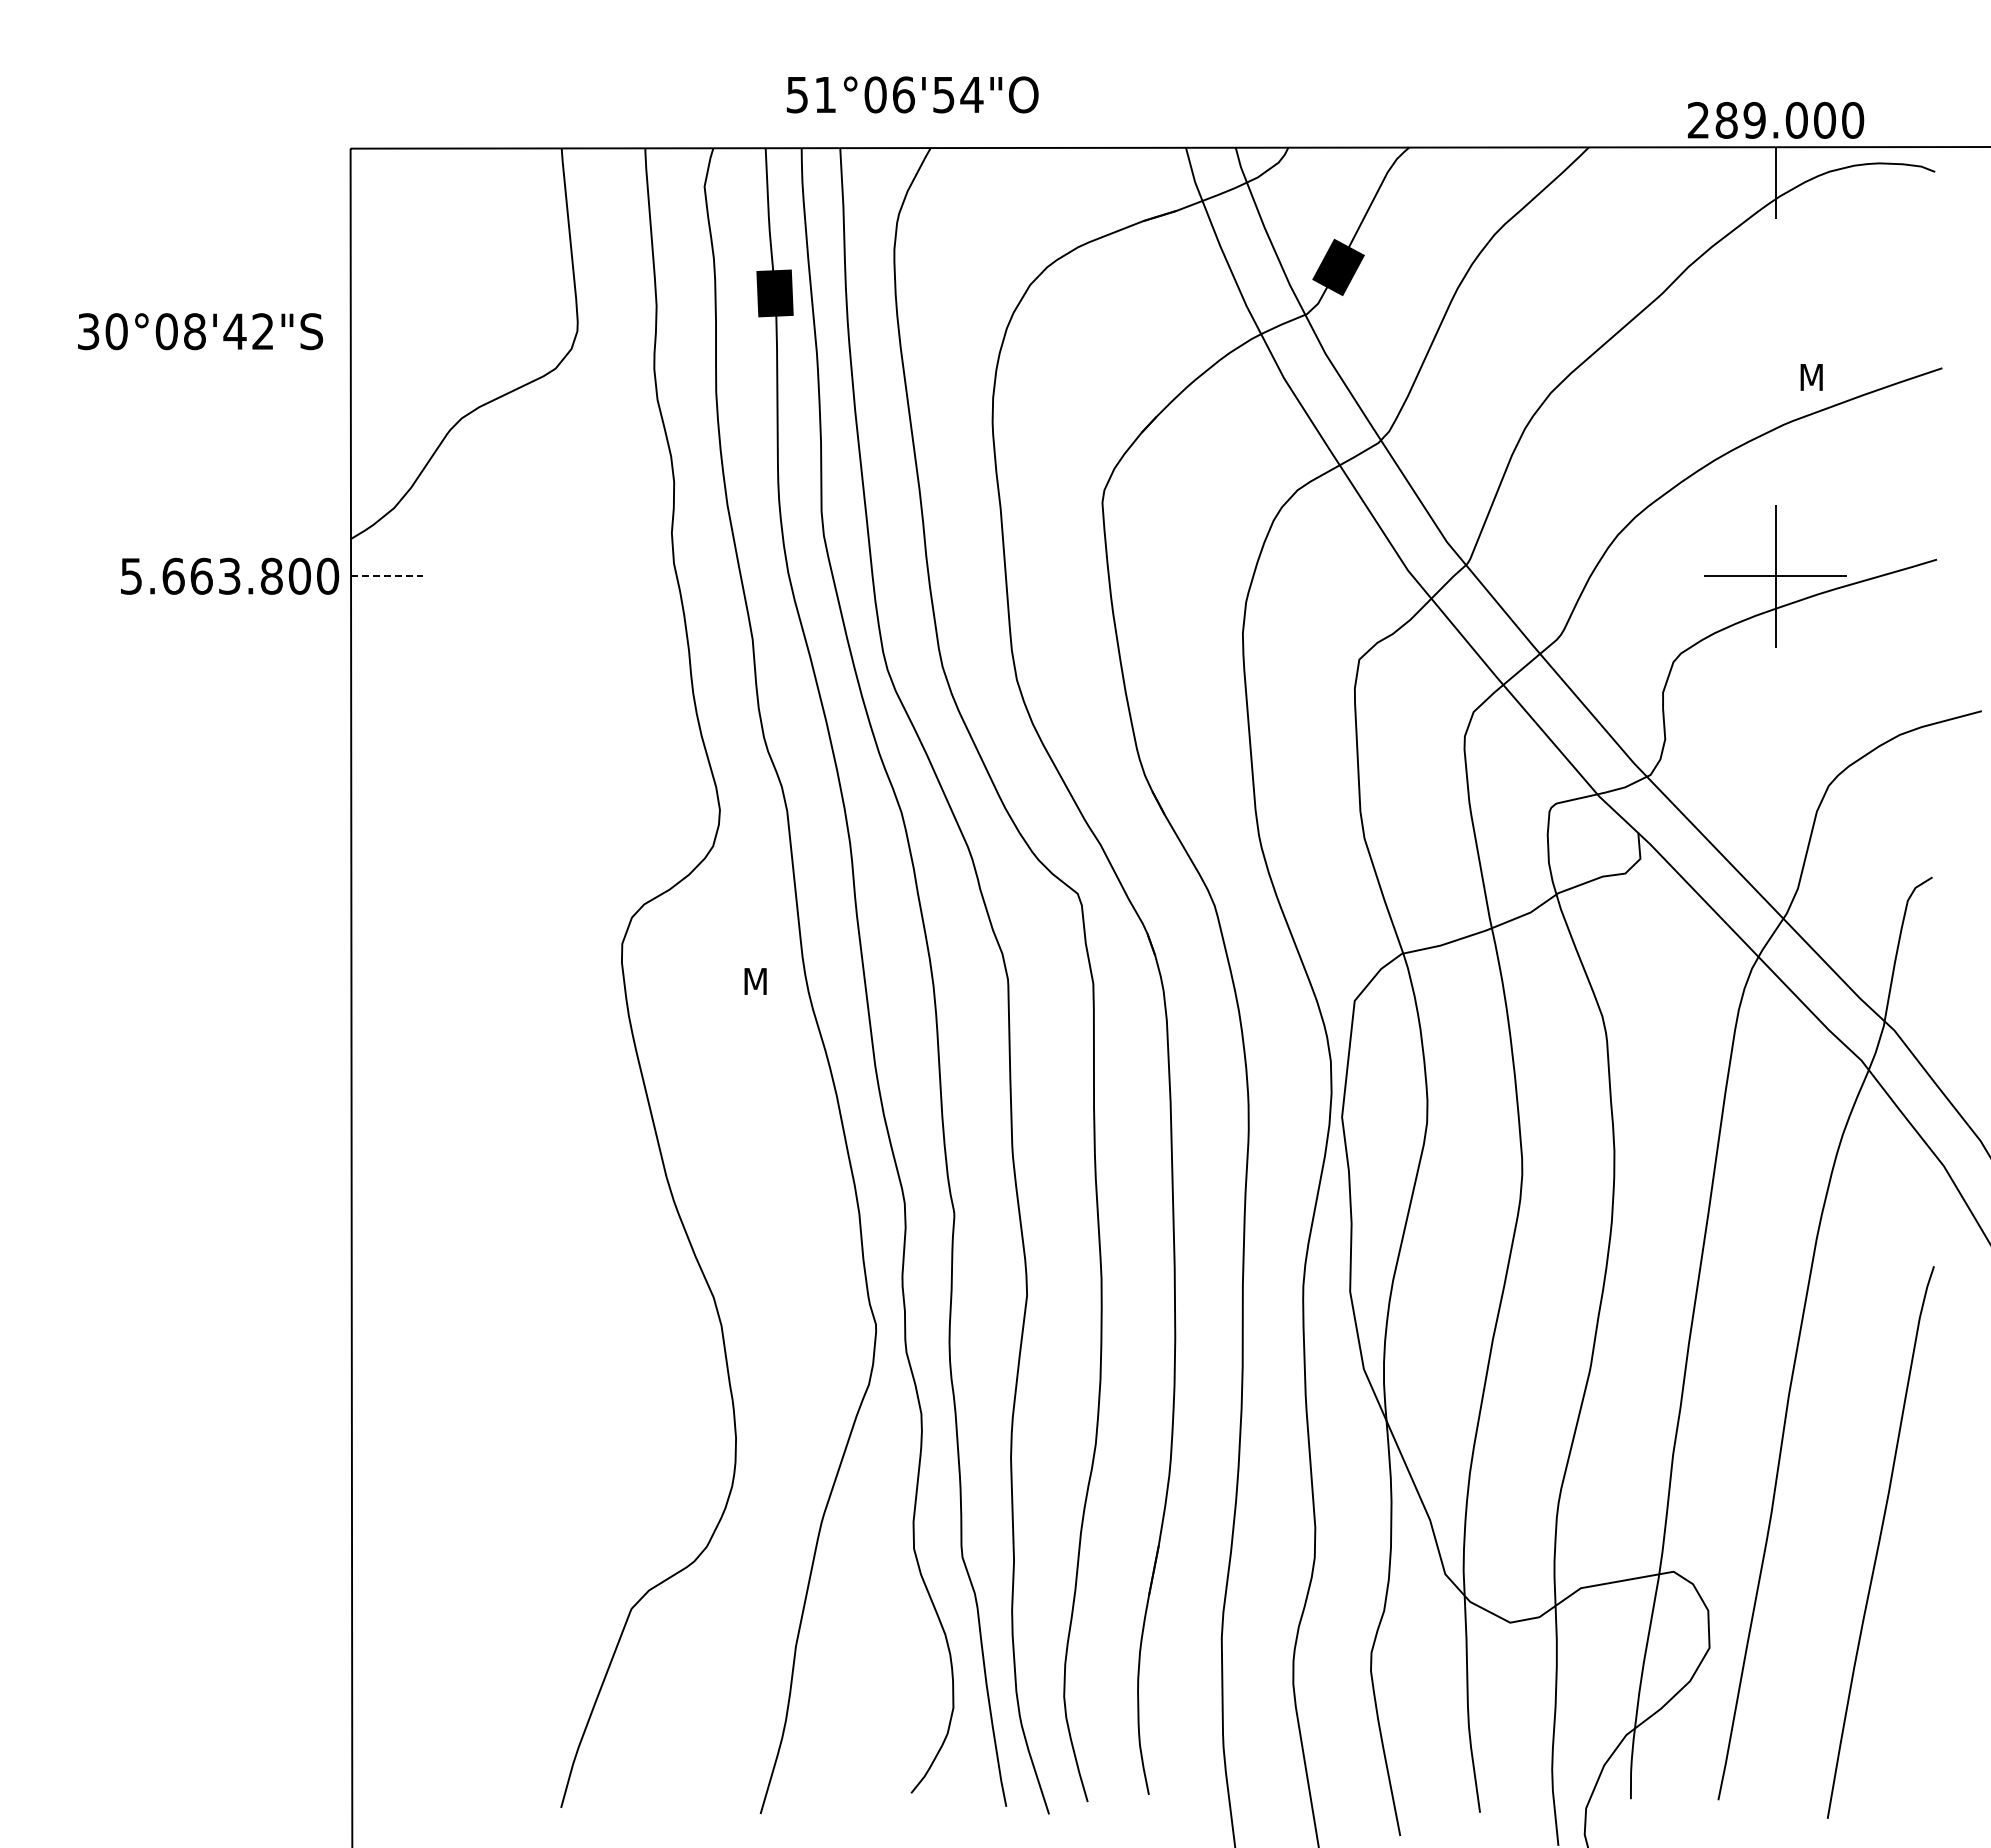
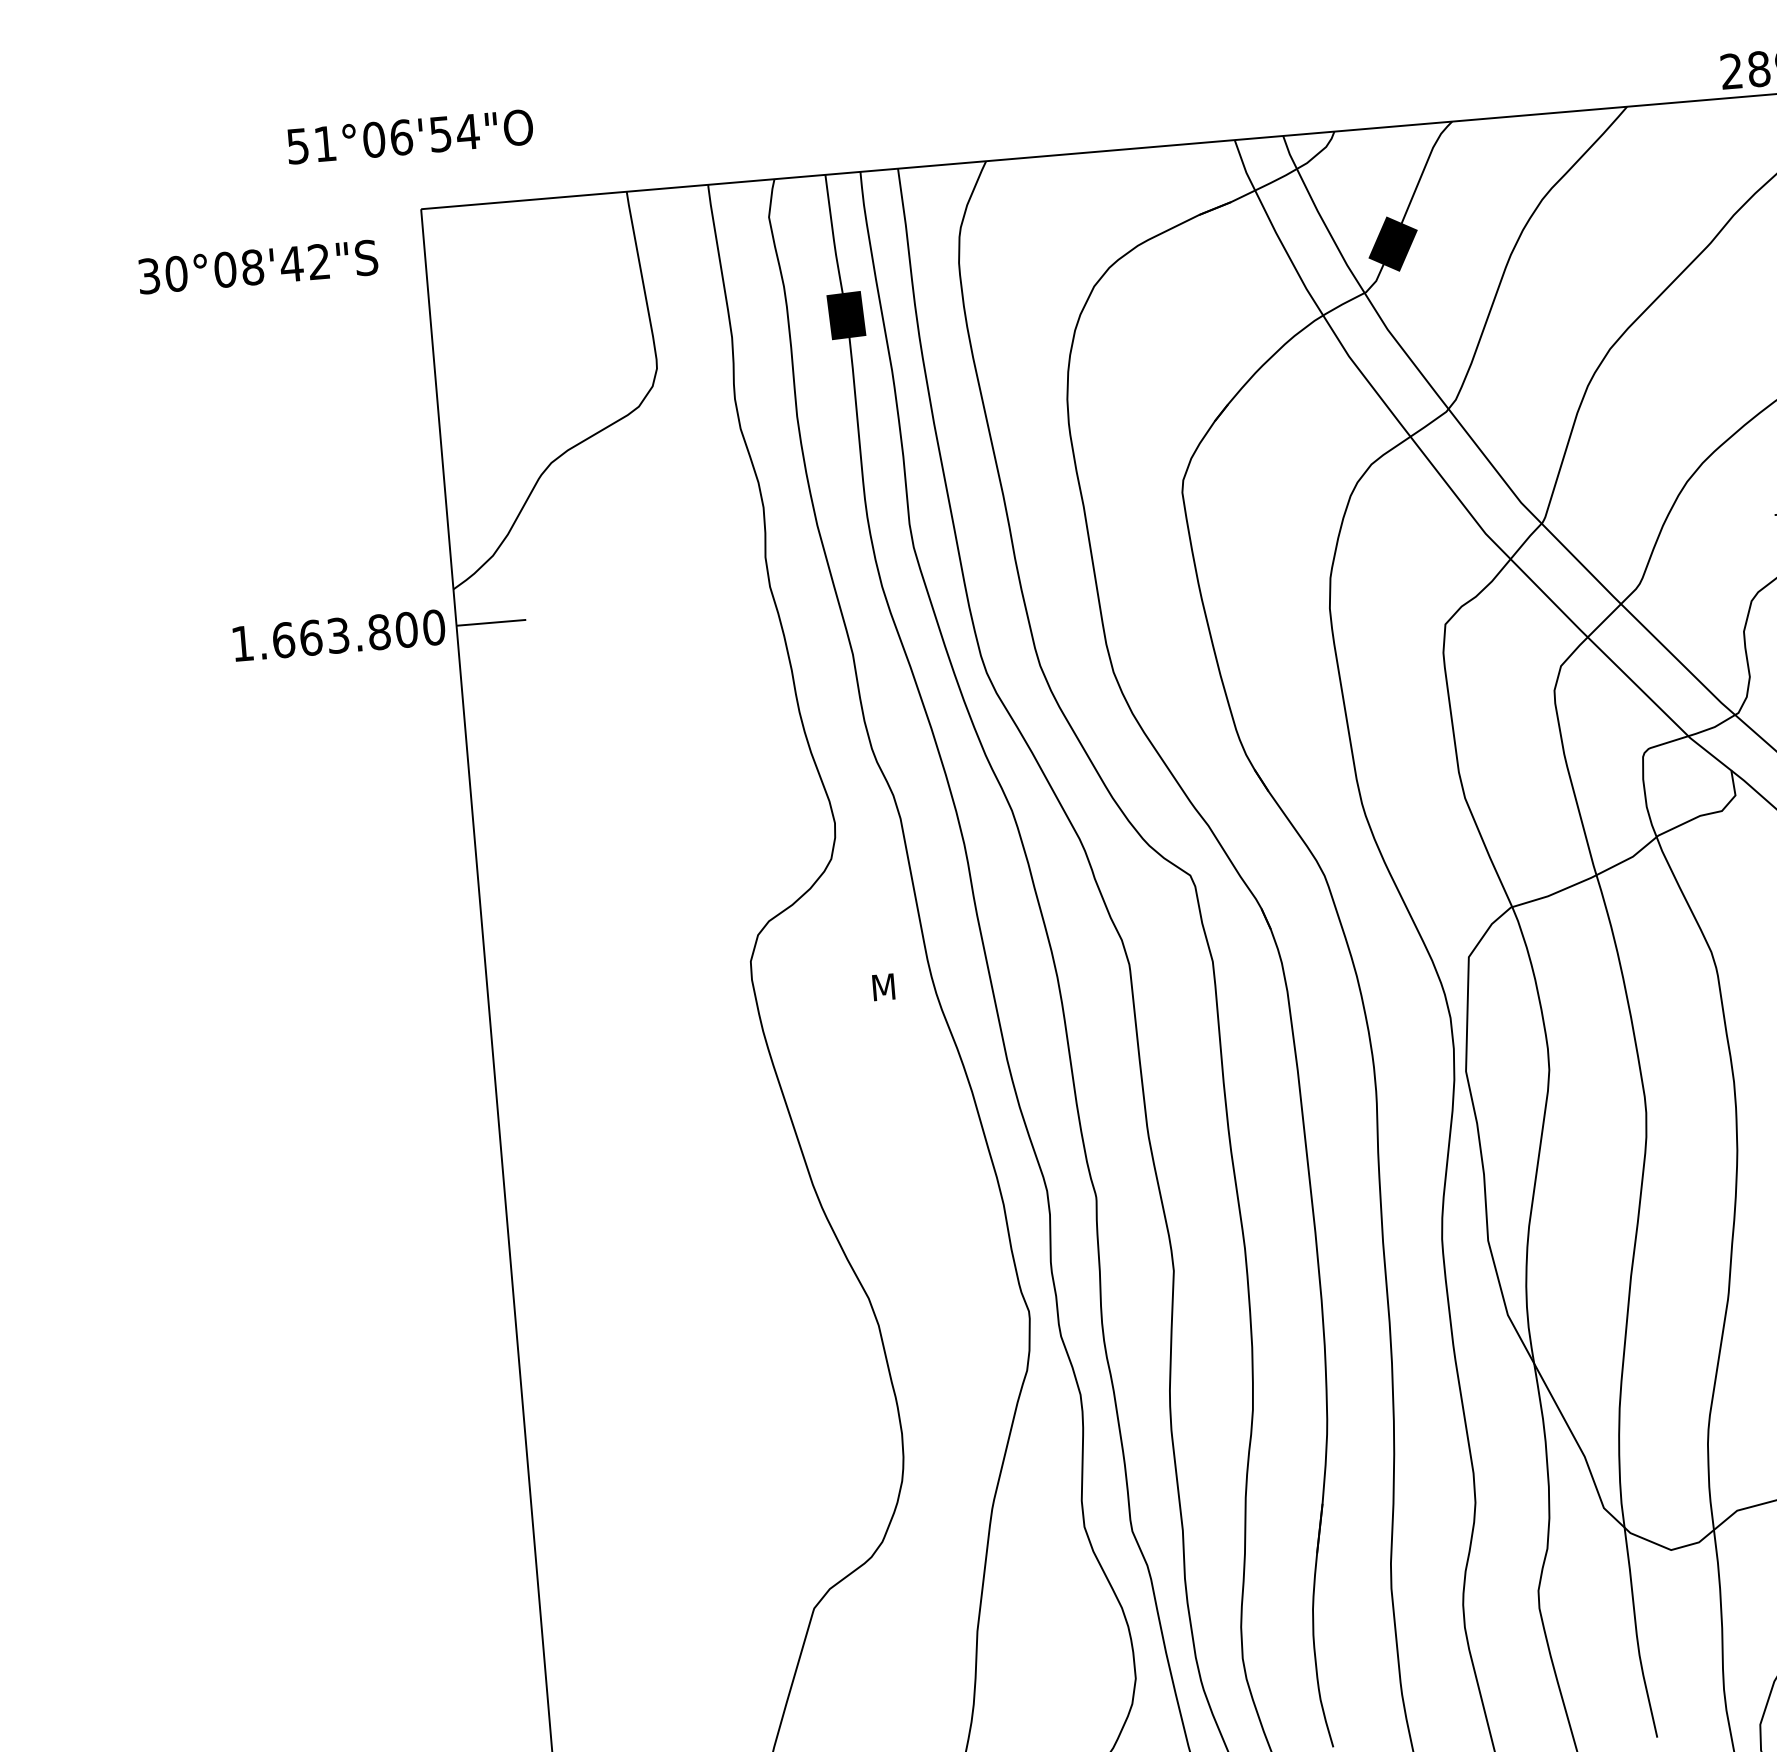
text: (912, 94) -> (410, 136), moved
text: (200, 331) -> (258, 266), moved
text: (131, 576) -> (242, 643), 5.663.800 -> 1.663.800
line: (386, 576) -> (491, 623), dashed -> solid

